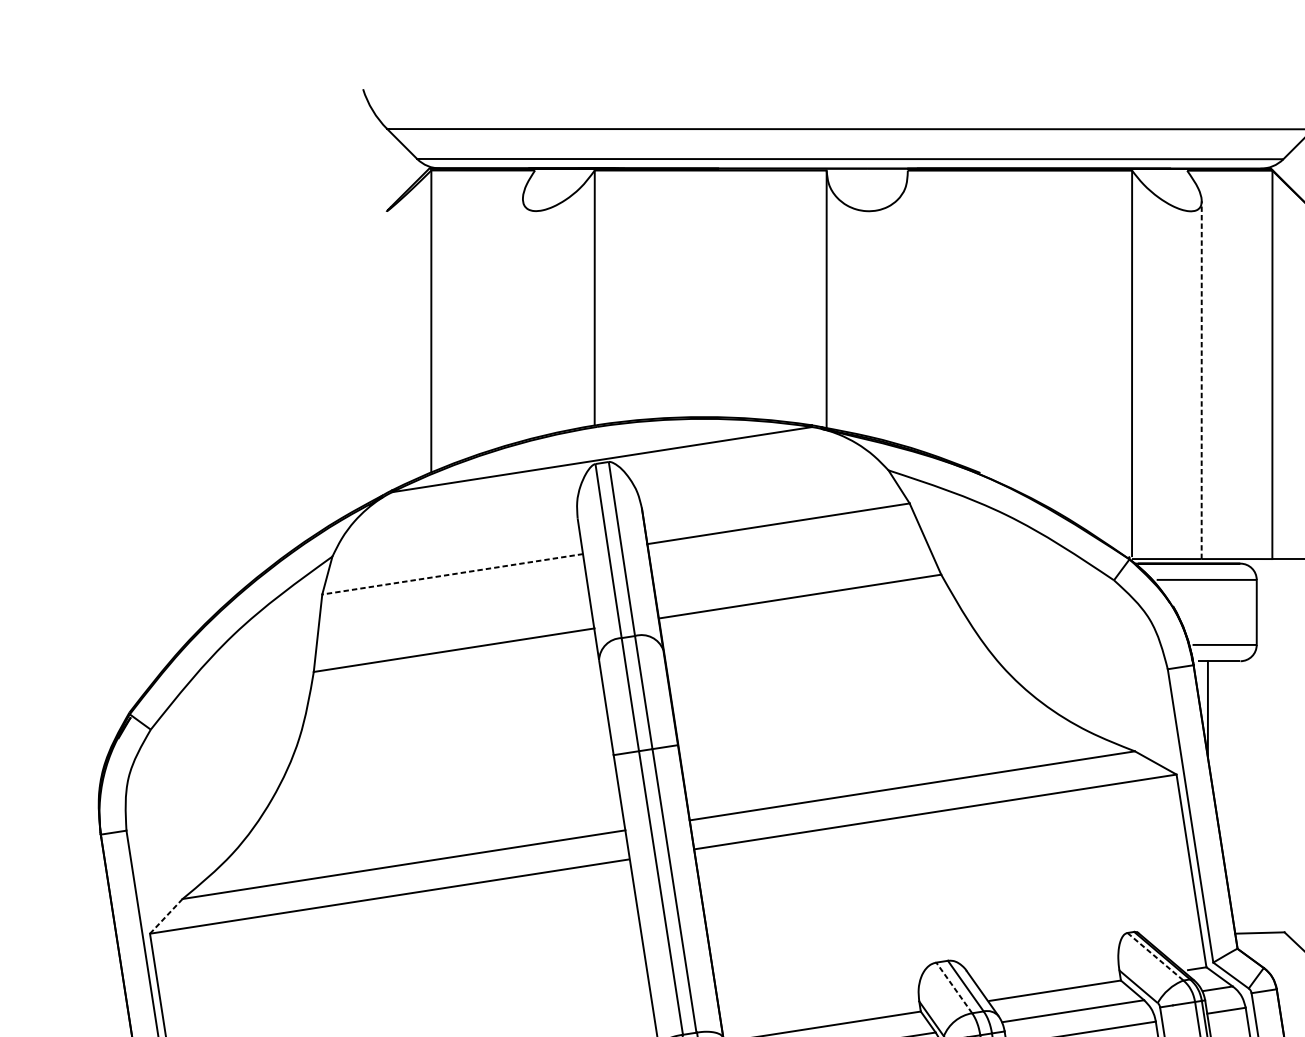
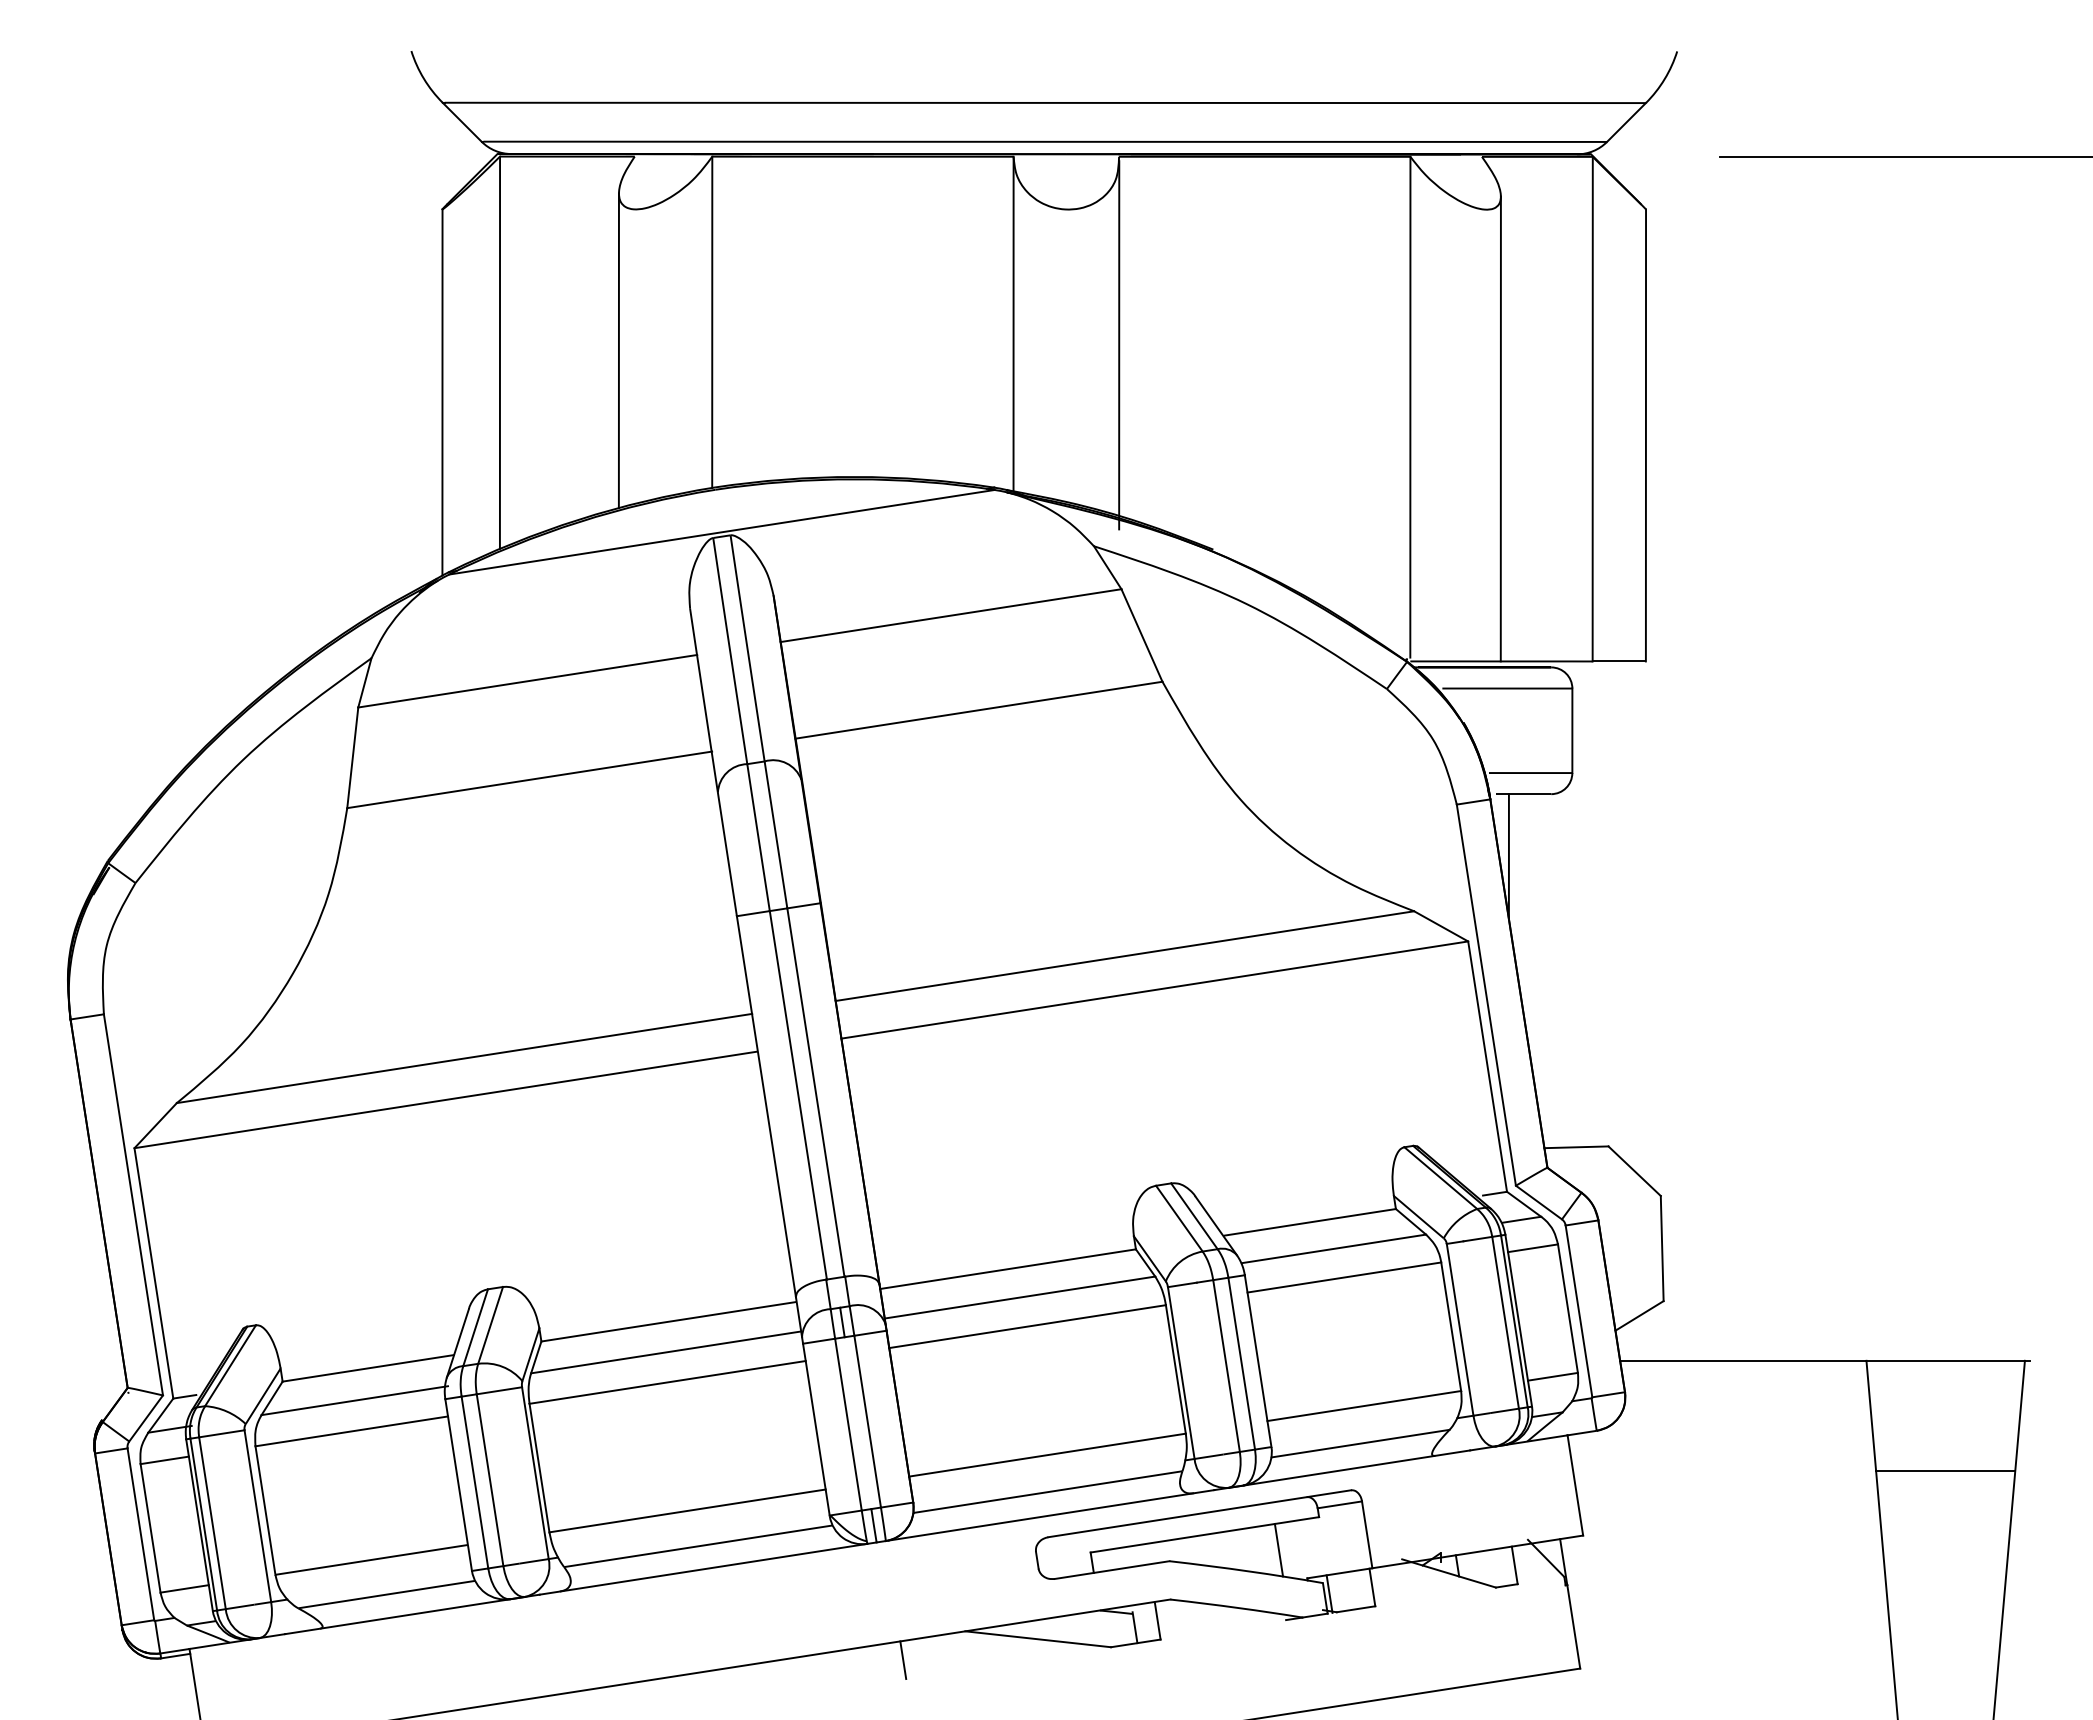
line: (908, 315) -> (1119, 345), added
line: (522, 319) -> (618, 350), added
line: (387, 352) -> (442, 392), added
line: (1201, 379) -> (1500, 428), dashed -> solid
line: (452, 574) -> (527, 681), dashed -> solid
line: (166, 916) -> (155, 1125), dashed -> solid
line: (1155, 957) -> (1440, 1178), dashed -> solid
line: (954, 987) -> (1179, 1218), dashed -> solid

